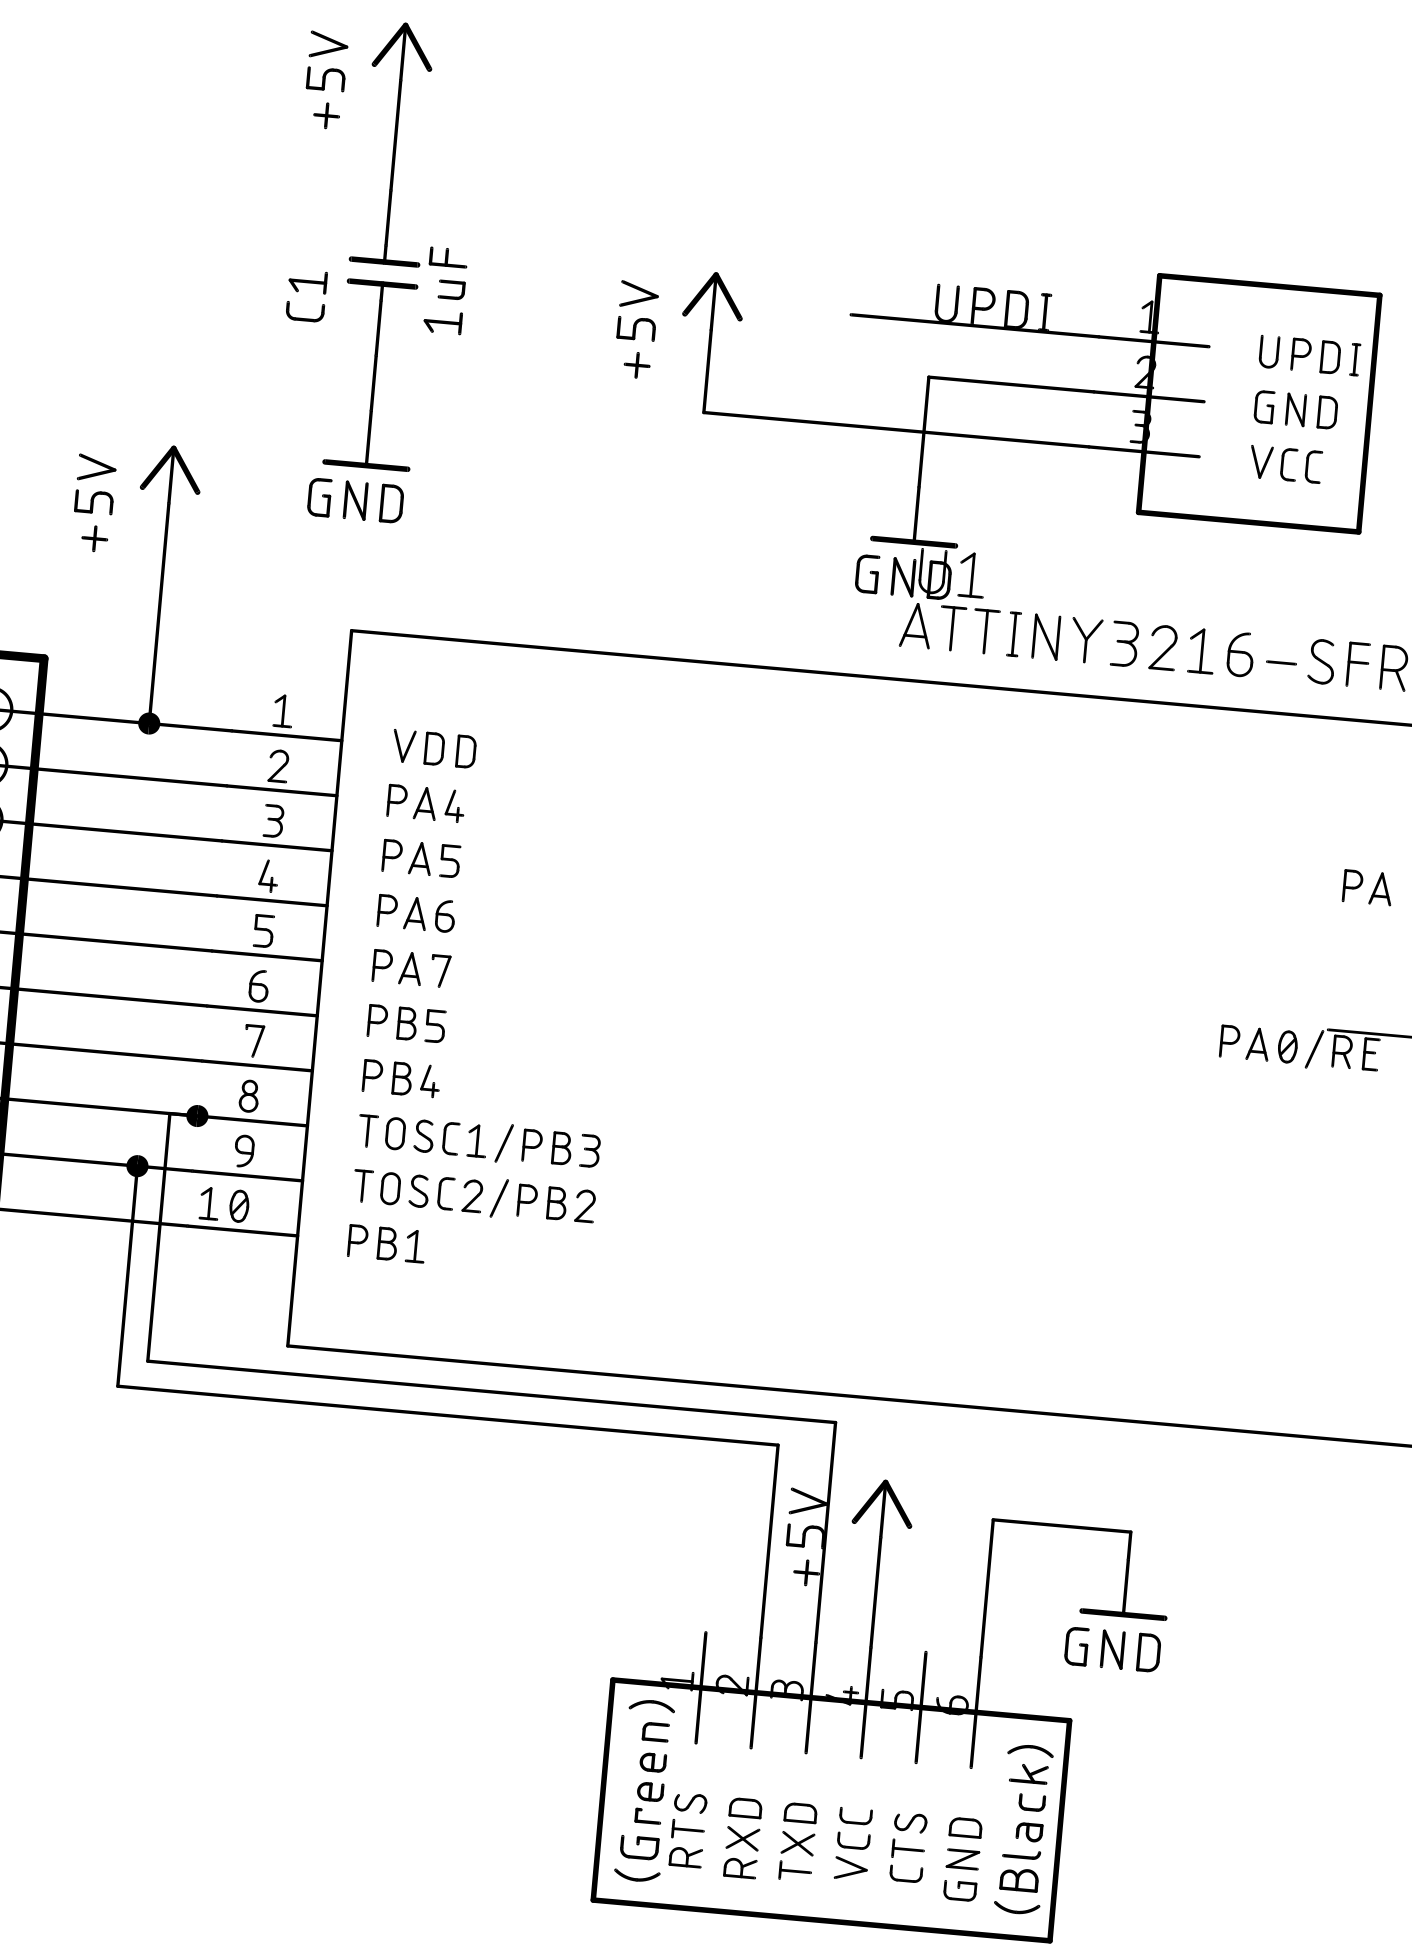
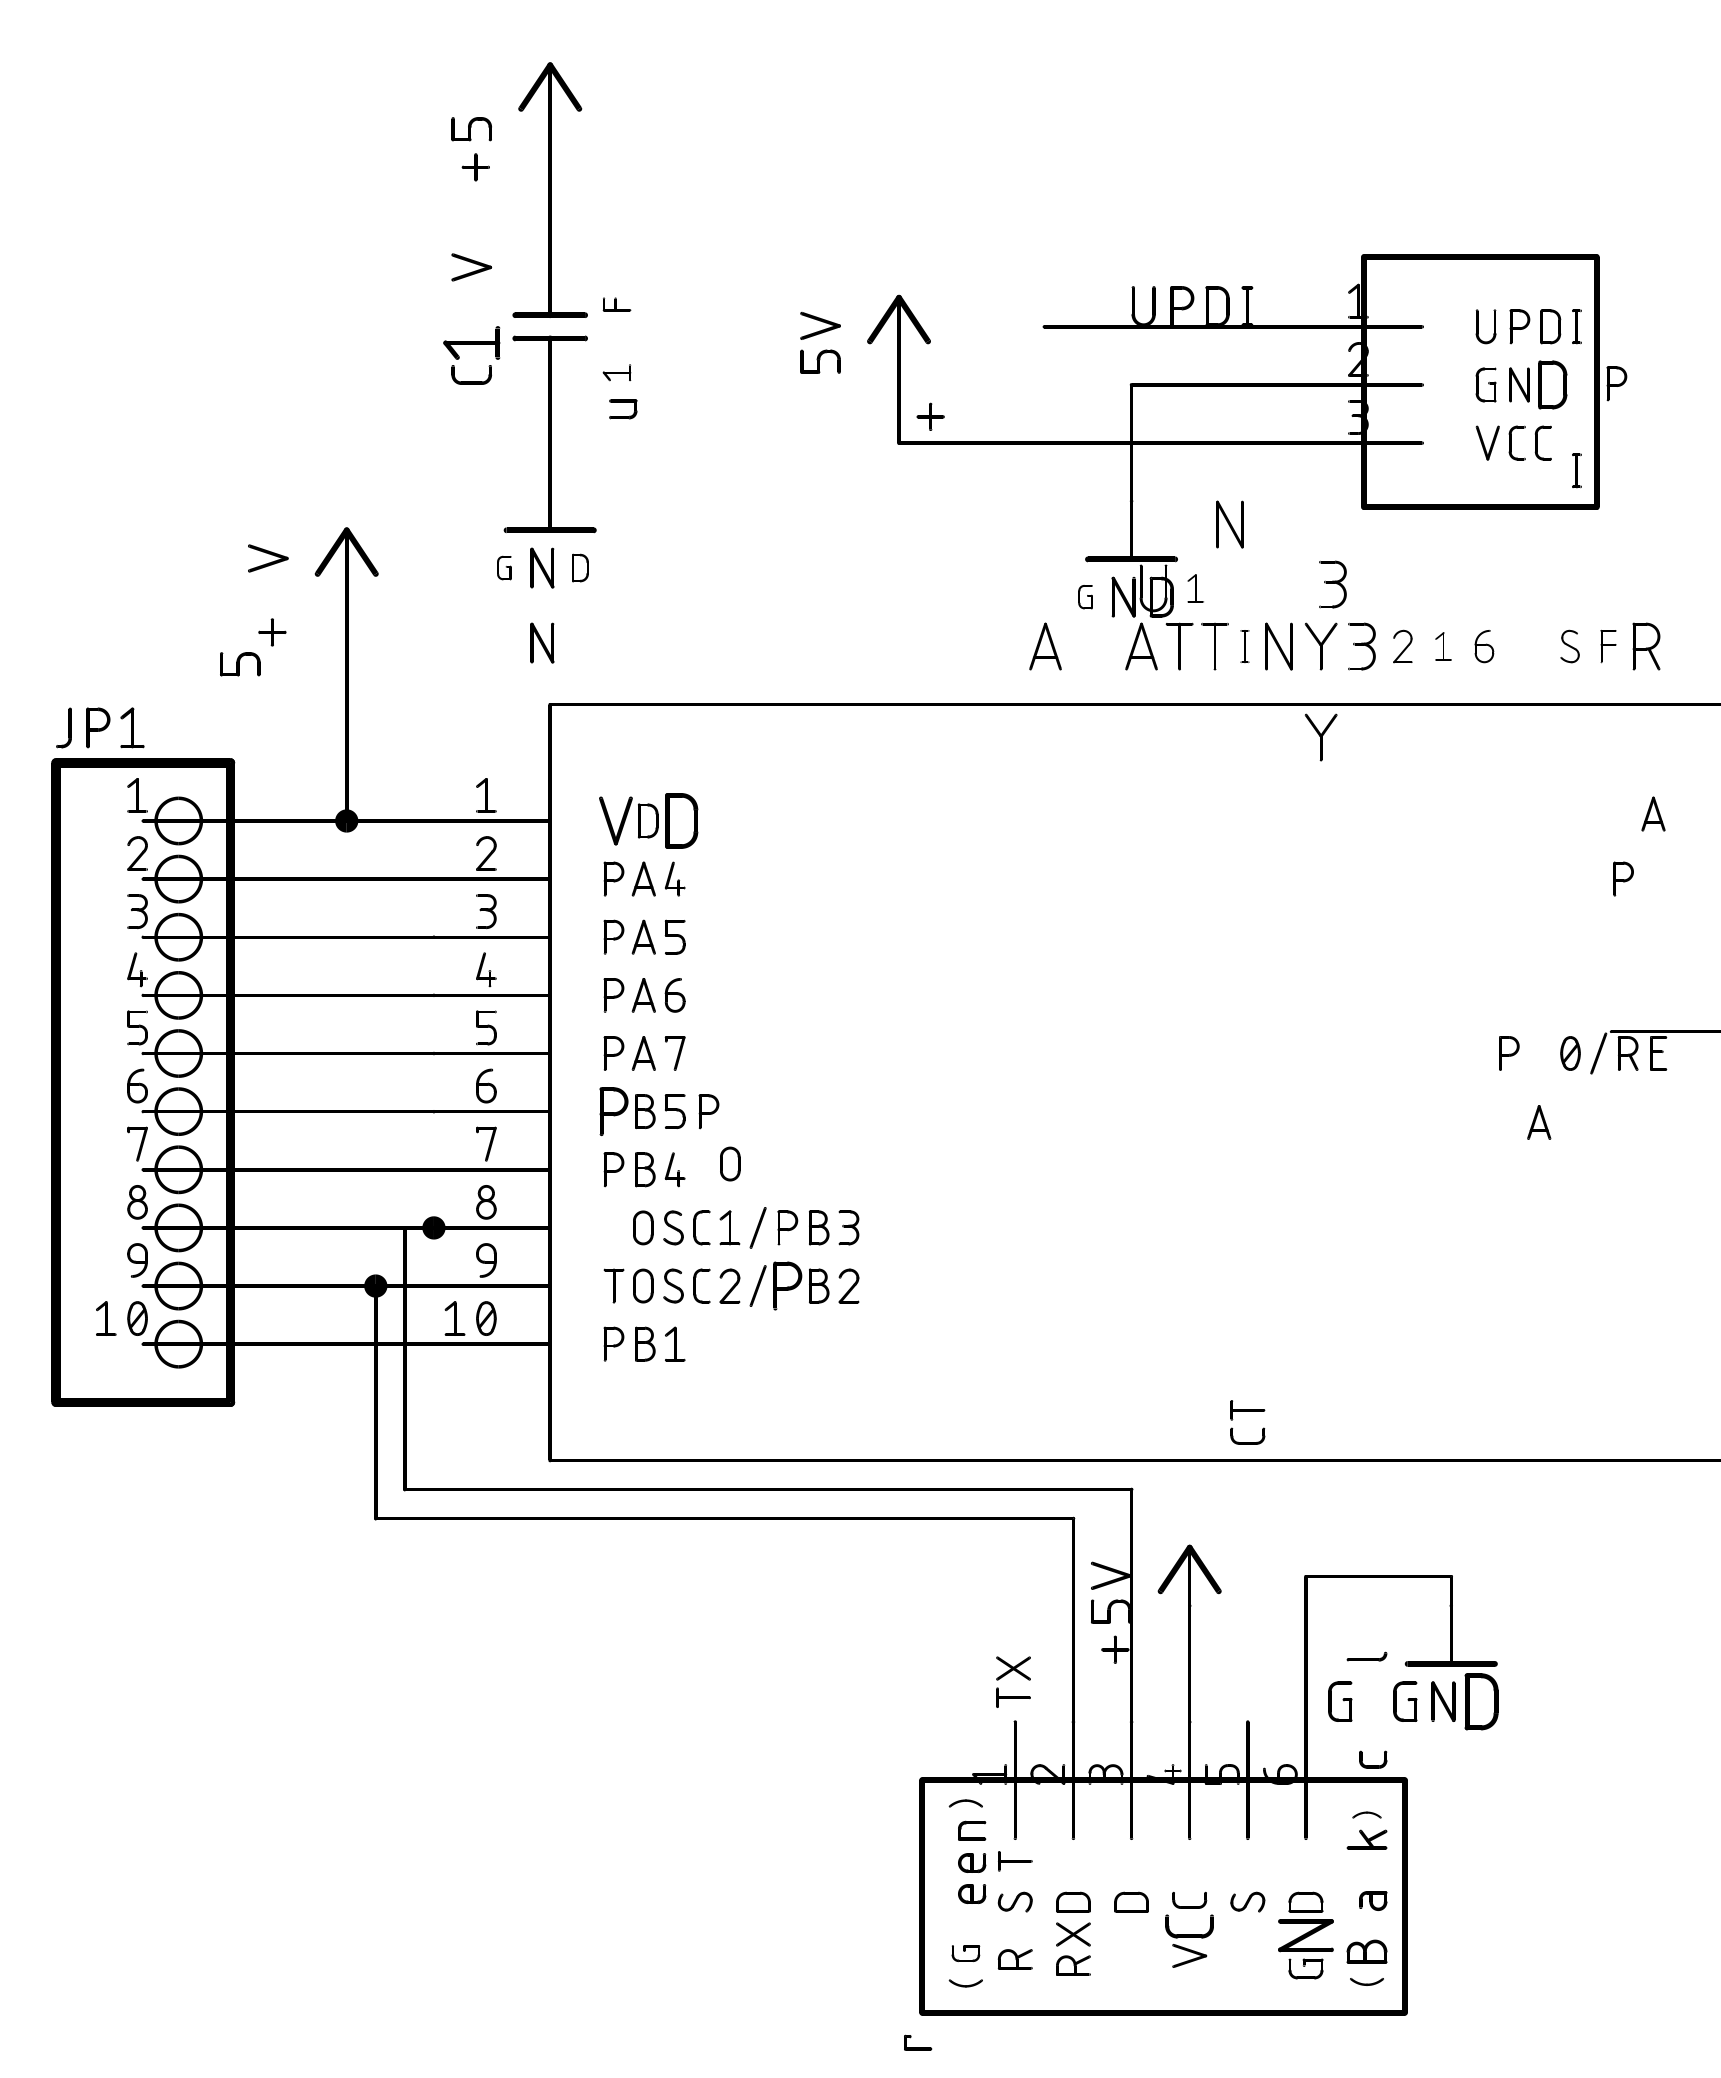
part: (328, 45) -> (471, 267), moved
part: (448, 257) -> (616, 304), size x0.7
part: (307, 281) -> (471, 342), size x1.4
part: (452, 283) -> (623, 402), moved
part: (442, 321) -> (616, 372), size x0.7
part: (637, 364) -> (930, 416), moved
part: (1327, 412) -> (1552, 384), size x1.4
part: (1387, 416) -> (1616, 383), added
part: (1342, 495) -> (1576, 470), added
part: (319, 496) -> (504, 567), size x0.6
part: (94, 502) -> (240, 664), moved
part: (391, 503) -> (580, 567), size x0.7
part: (1009, 517) -> (1229, 524), added
part: (349, 571) -> (542, 642), added
part: (867, 573) -> (1085, 596), size x0.6
part: (972, 575) -> (1195, 588), size x0.6
part: (1102, 582) -> (1332, 584), added
part: (825, 617) -> (1045, 646), added
part: (1013, 634) -> (1244, 646), size x0.7
part: (1163, 647) -> (1402, 646), size x0.7
part: (1201, 651) -> (1443, 646), size x0.6
part: (1240, 654) -> (1484, 646), size x0.7
part: (1321, 661) -> (1569, 646), size x0.7
line: (1281, 662) -> (1527, 651), removed
part: (1358, 664) -> (1608, 646), size x0.7
part: (1077, 726) -> (1320, 737), added
part: (403, 745) -> (615, 820), size x1.4
part: (466, 751) -> (681, 820), size x1.6
part: (1381, 888) -> (1653, 813), moved
part: (377, 1021) -> (613, 1111), size x1.4
part: (467, 1029) -> (708, 1111), added
part: (1258, 1044) -> (1539, 1122), moved
part: (483, 1080) -> (730, 1163), added
part: (367, 1130) -> (613, 1227), removed
part: (527, 1200) -> (787, 1285), size x1.4
part: (1015, 1640) -> (1340, 1701), added
part: (1148, 1652) -> (1481, 1701), size x1.4
part: (651, 1705) -> (965, 1803), size x0.7
part: (1030, 1749) -> (1366, 1814), size x0.6
part: (1032, 1802) -> (1373, 1759), moved
part: (648, 1816) -> (918, 2042), moved
part: (688, 1830) -> (1015, 1861), moved
part: (853, 1841) -> (1189, 1926), size x1.4
part: (639, 1847) -> (965, 1953), size x0.7
part: (791, 1848) -> (1007, 1674), moved
part: (907, 1850) -> (1247, 1411), moved
part: (1021, 1854) -> (1366, 1656), moved
part: (962, 1859) -> (1305, 1935), size x1.6
part: (636, 1876) -> (965, 1983), size x0.7
part: (1016, 1908) -> (1366, 1981), size x0.7

